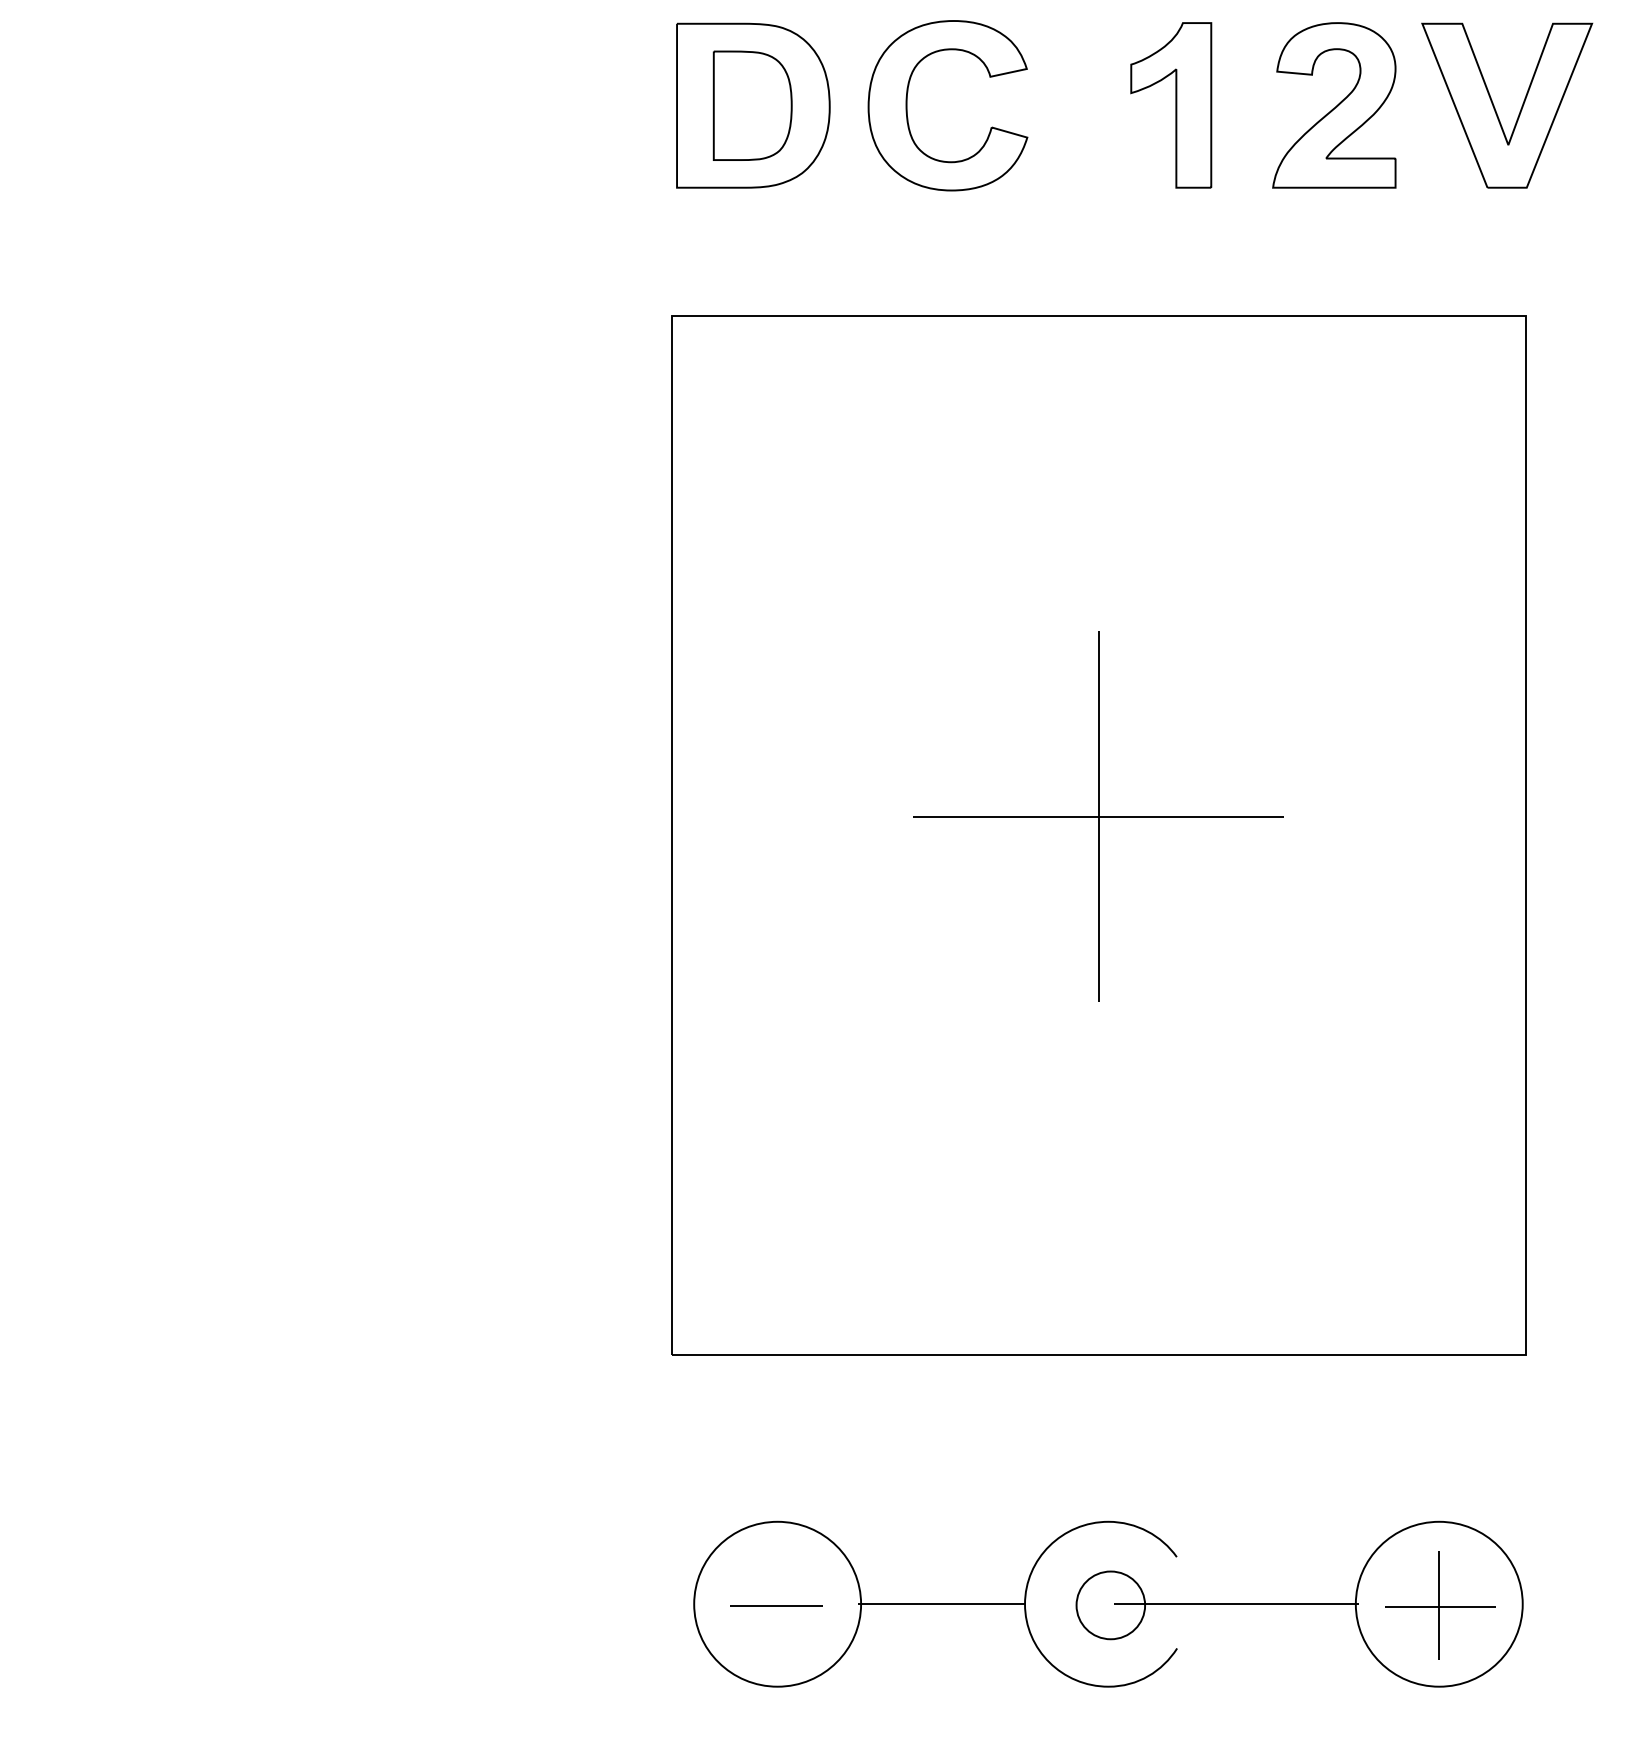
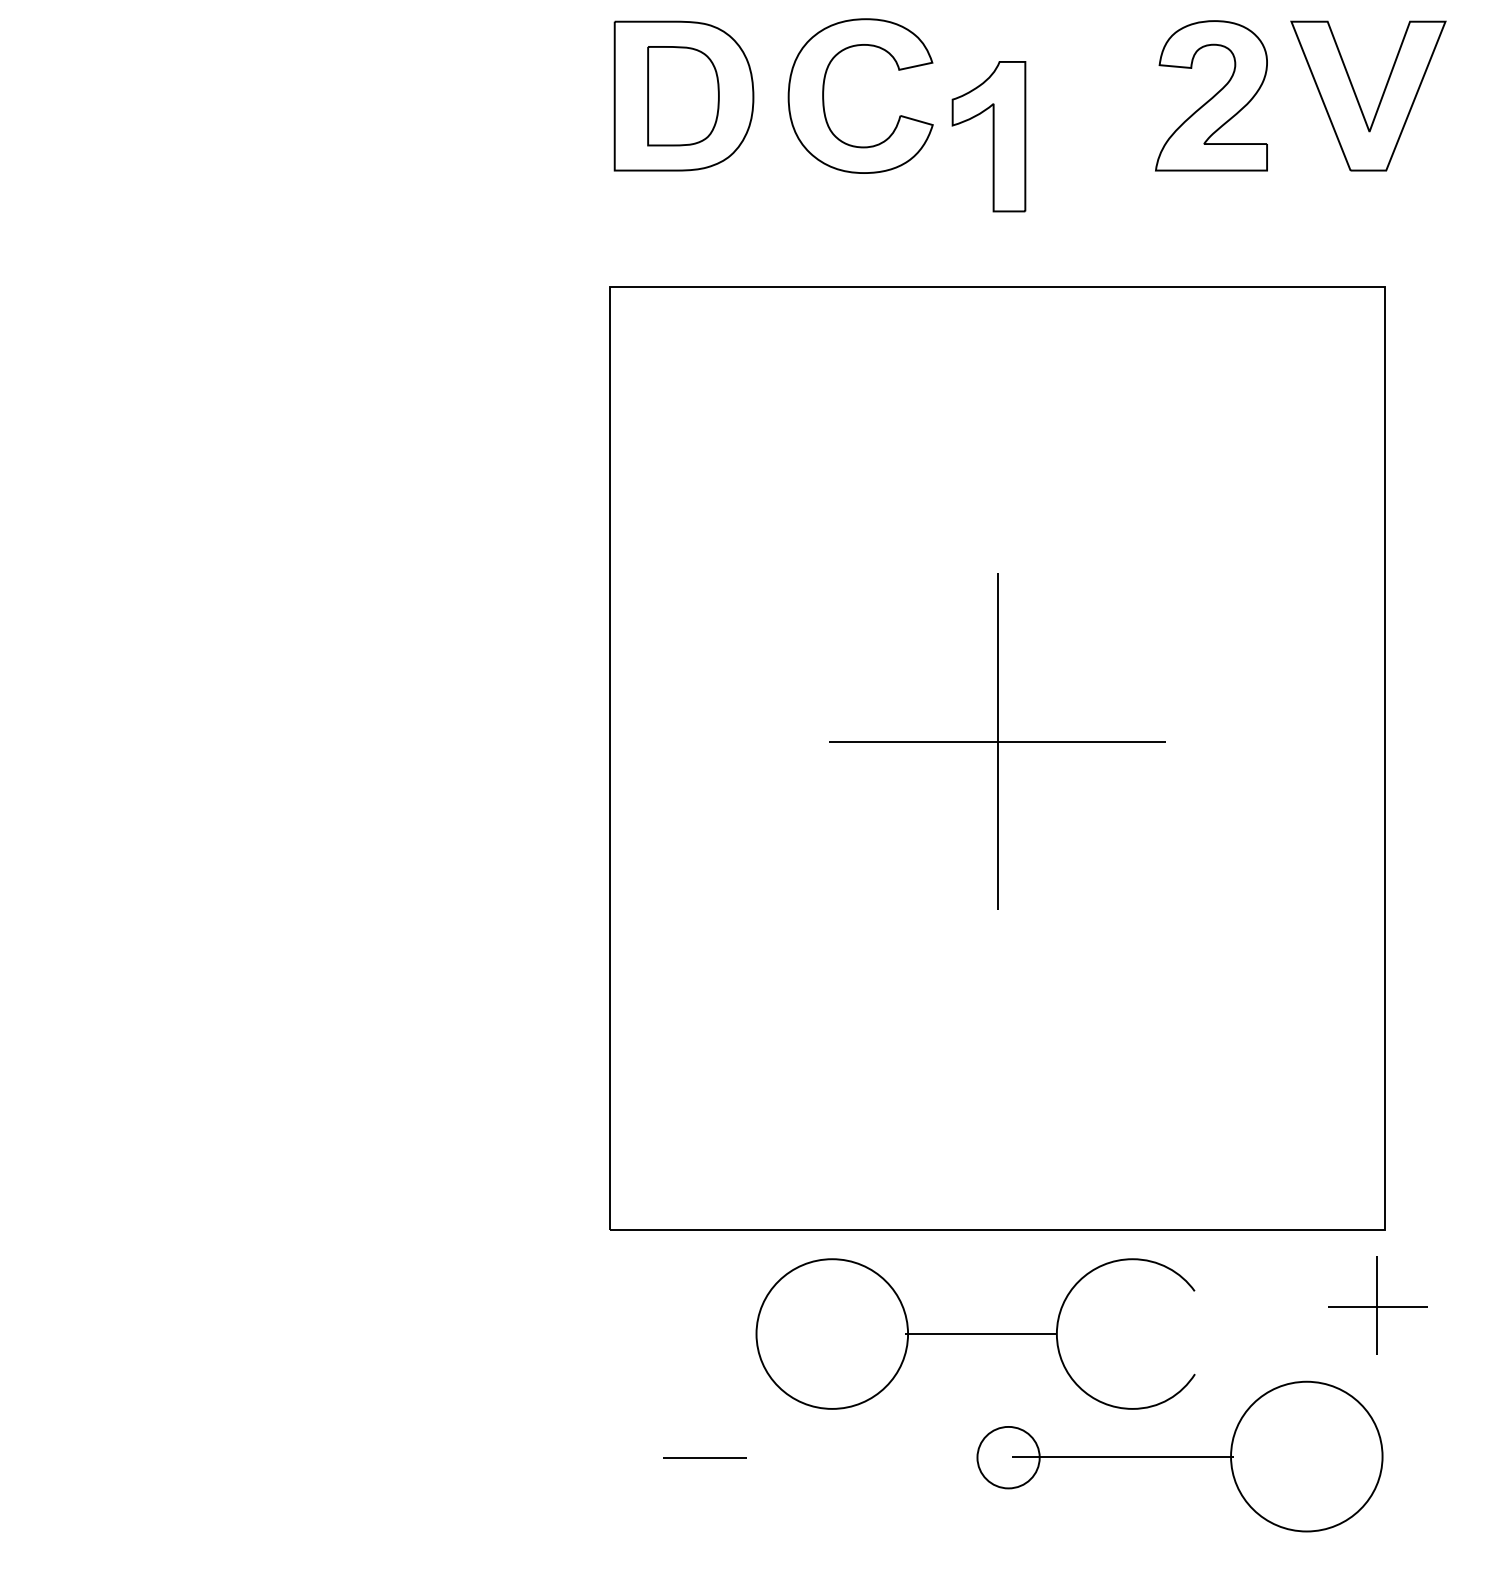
part: (1171, 105) -> (989, 136), moved
part: (935, 1603) -> (975, 1333), moved
part: (1440, 1605) -> (1377, 1305), moved

